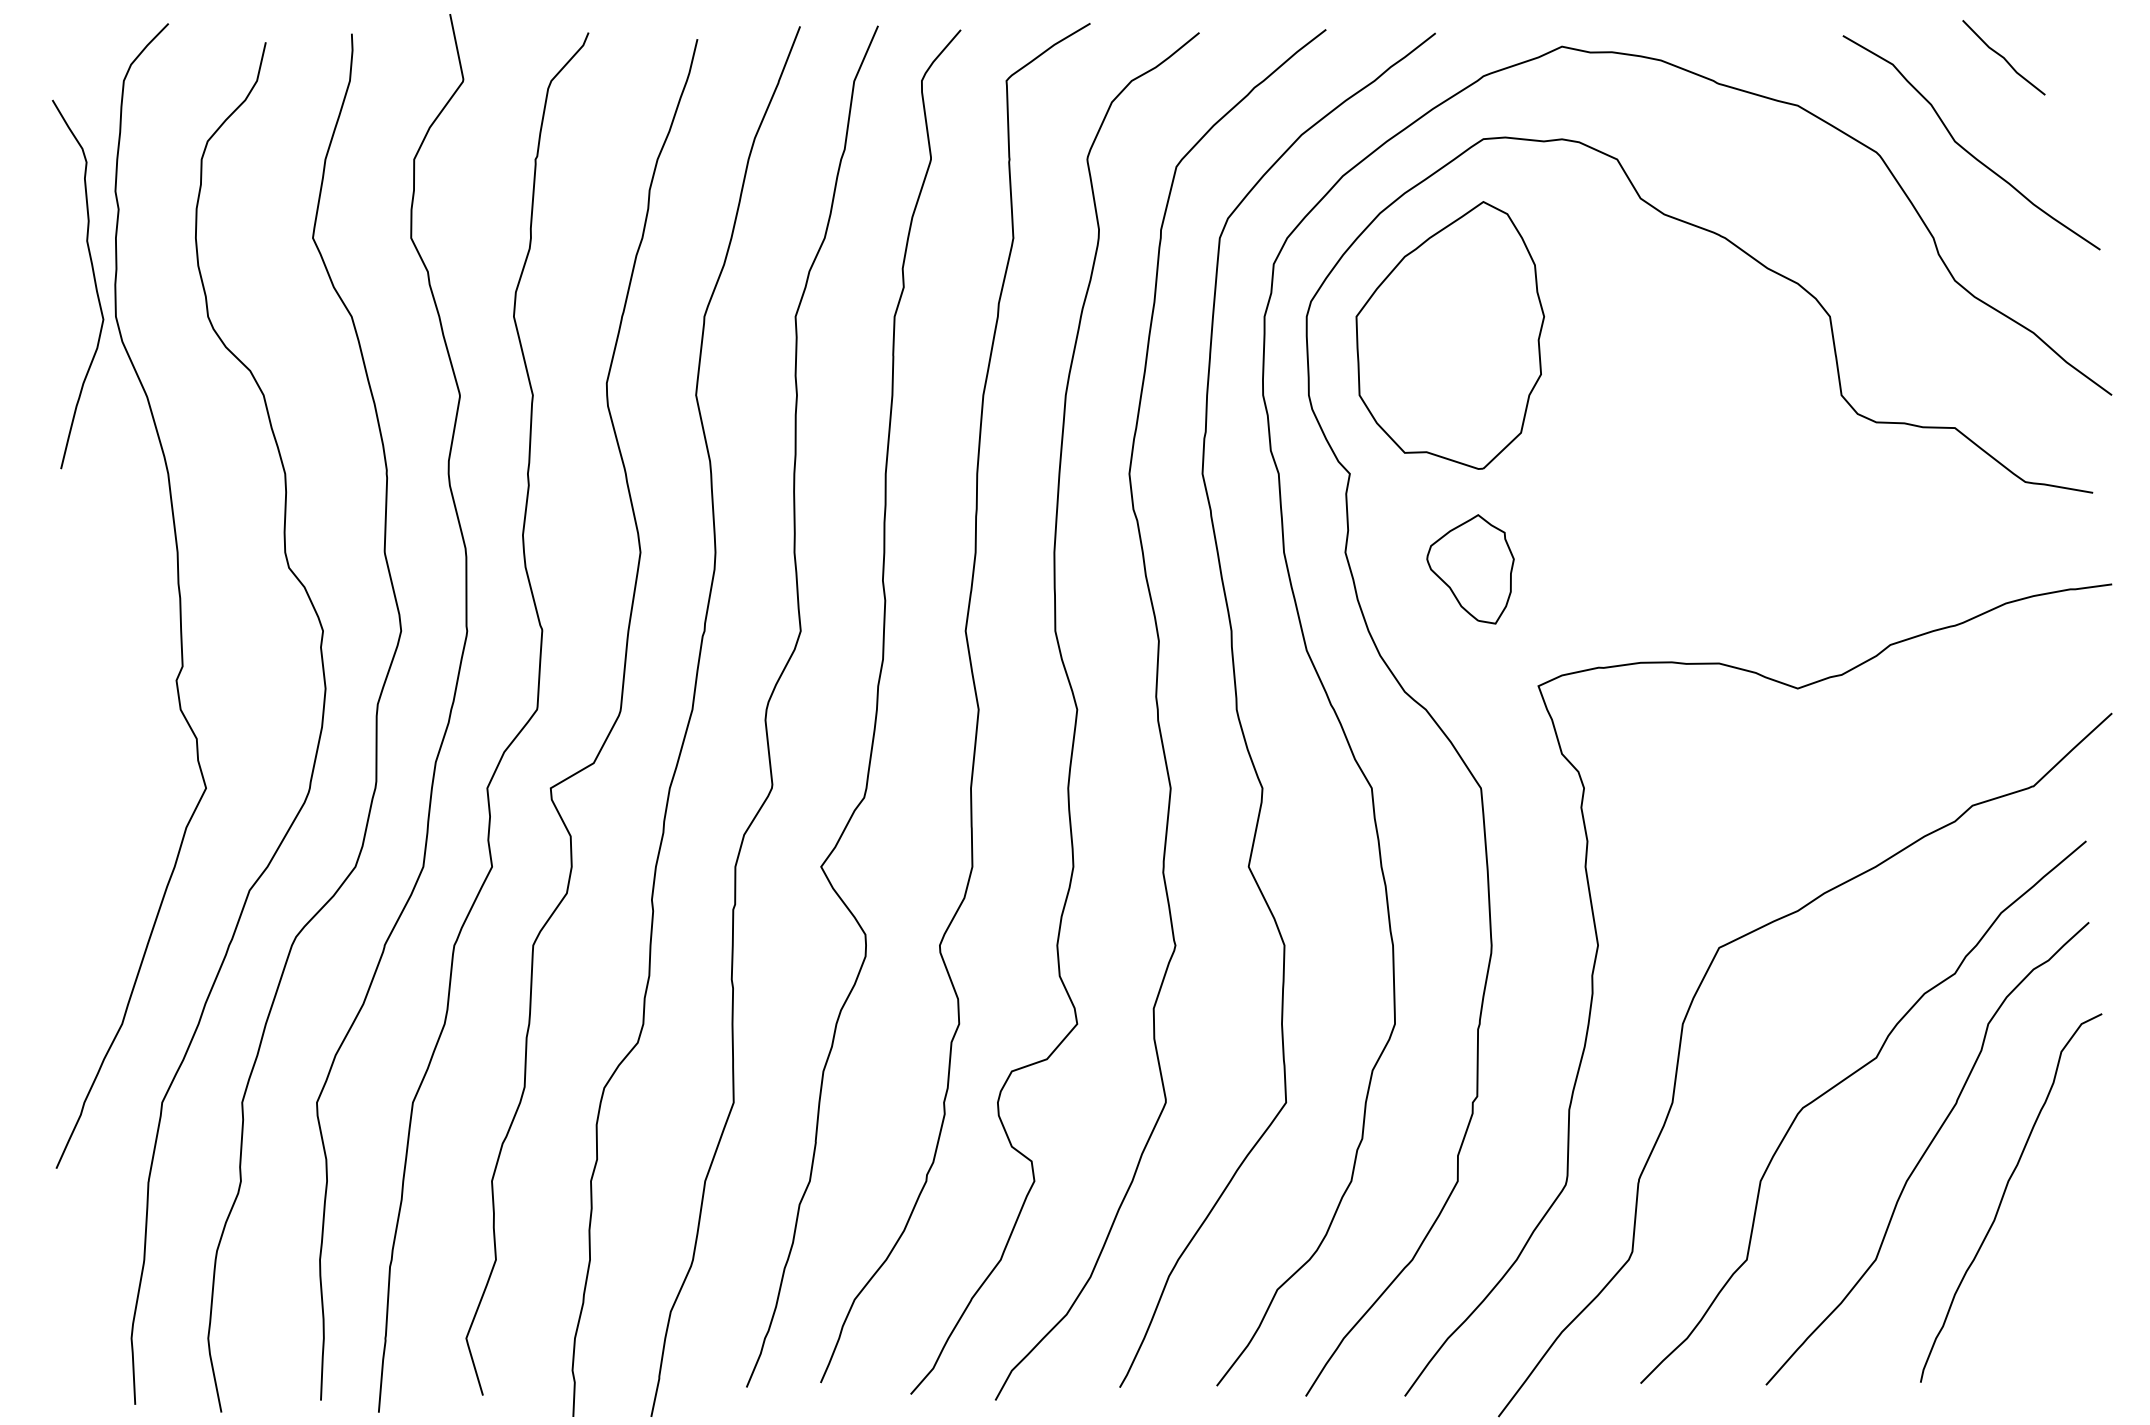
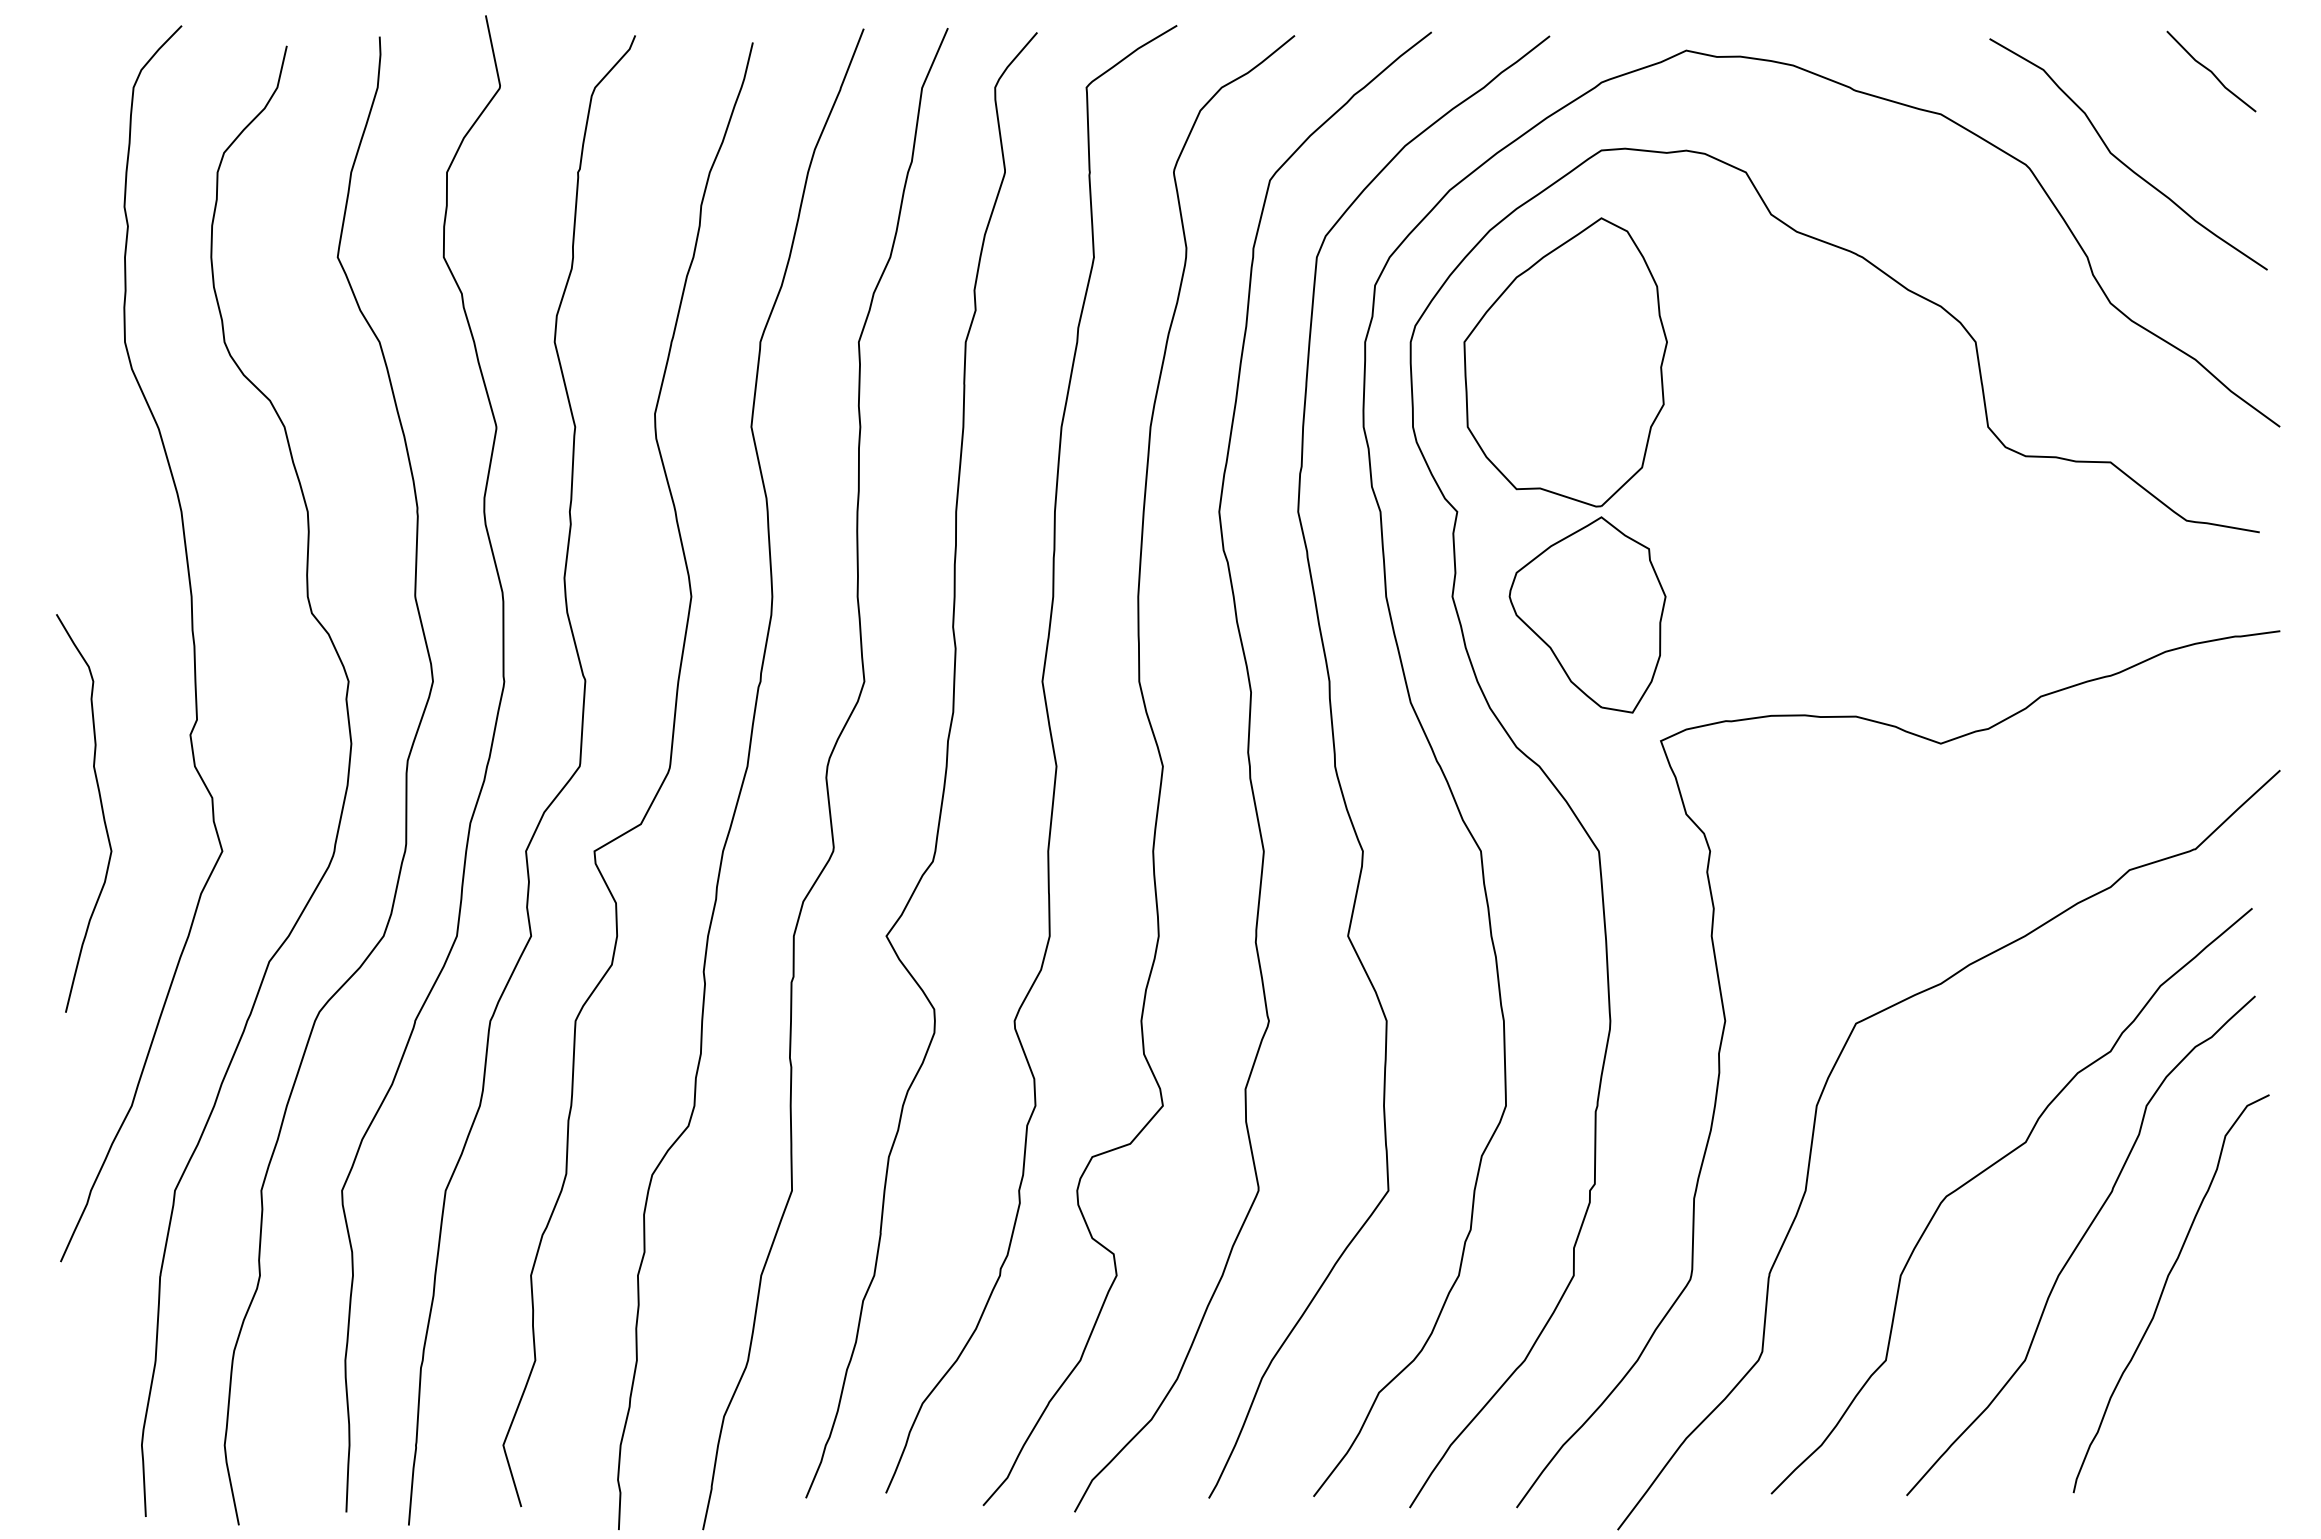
line: (2003, 57) -> (2211, 71), moved
curve: (94, 281) -> (101, 810), moved
part: (1470, 568) -> (1587, 614), size x1.67

